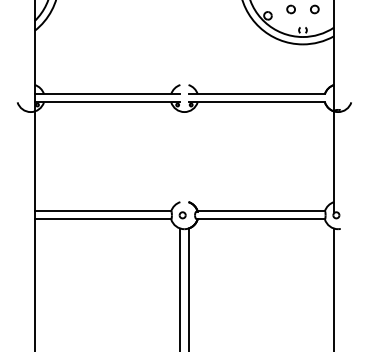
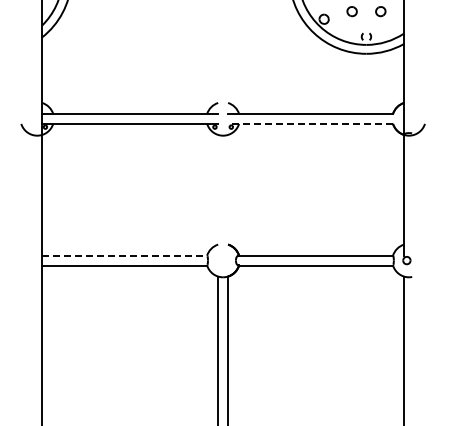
line: (256, 102) -> (310, 123), solid -> dashed
line: (103, 211) -> (125, 255), solid -> dashed
part: (182, 215) -> (220, 260), removed

